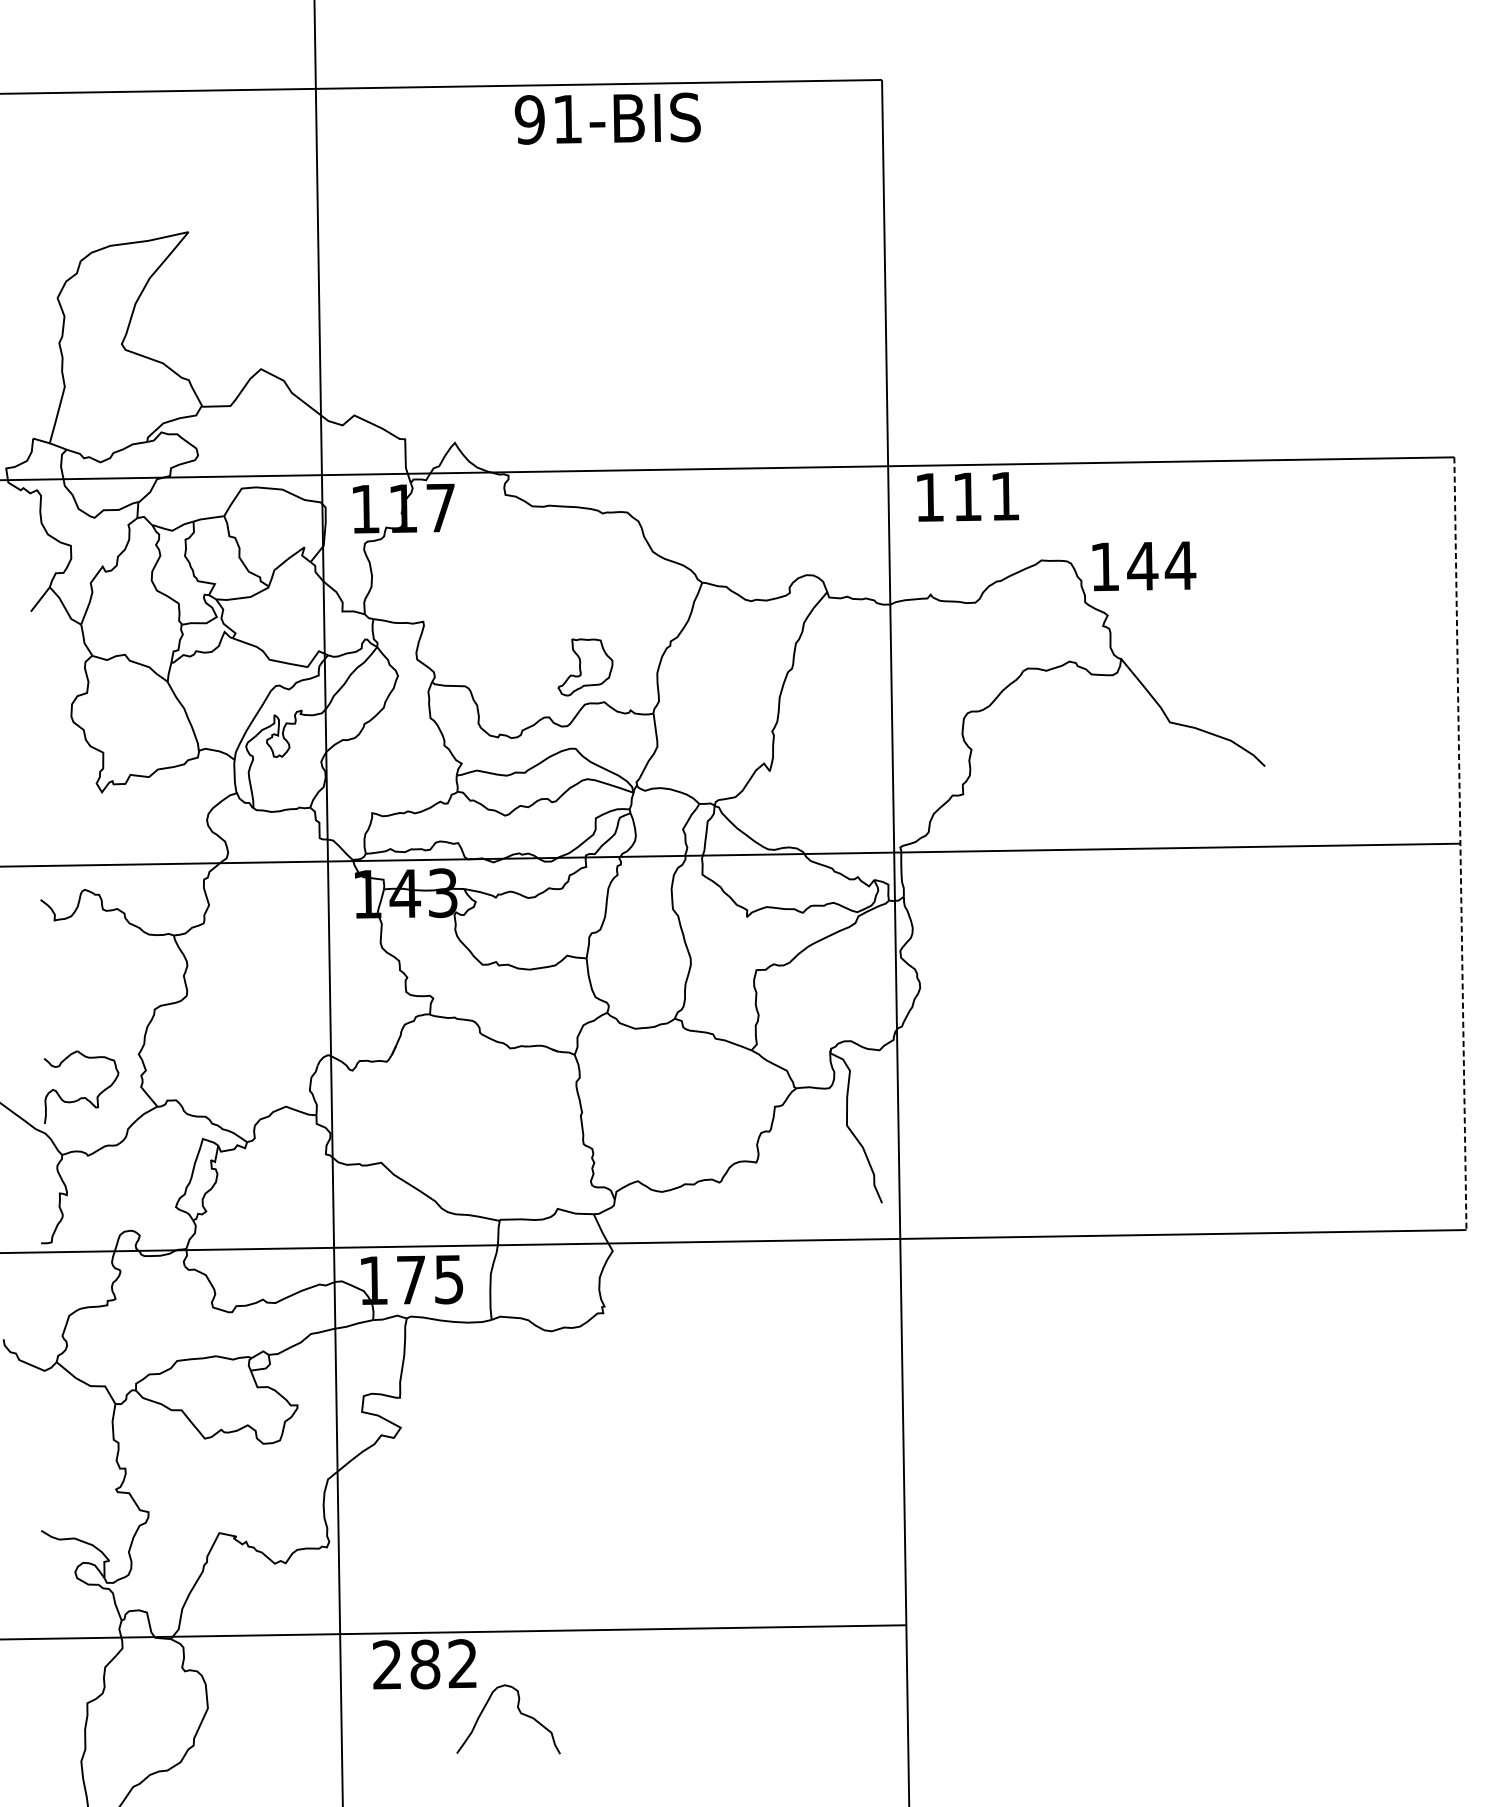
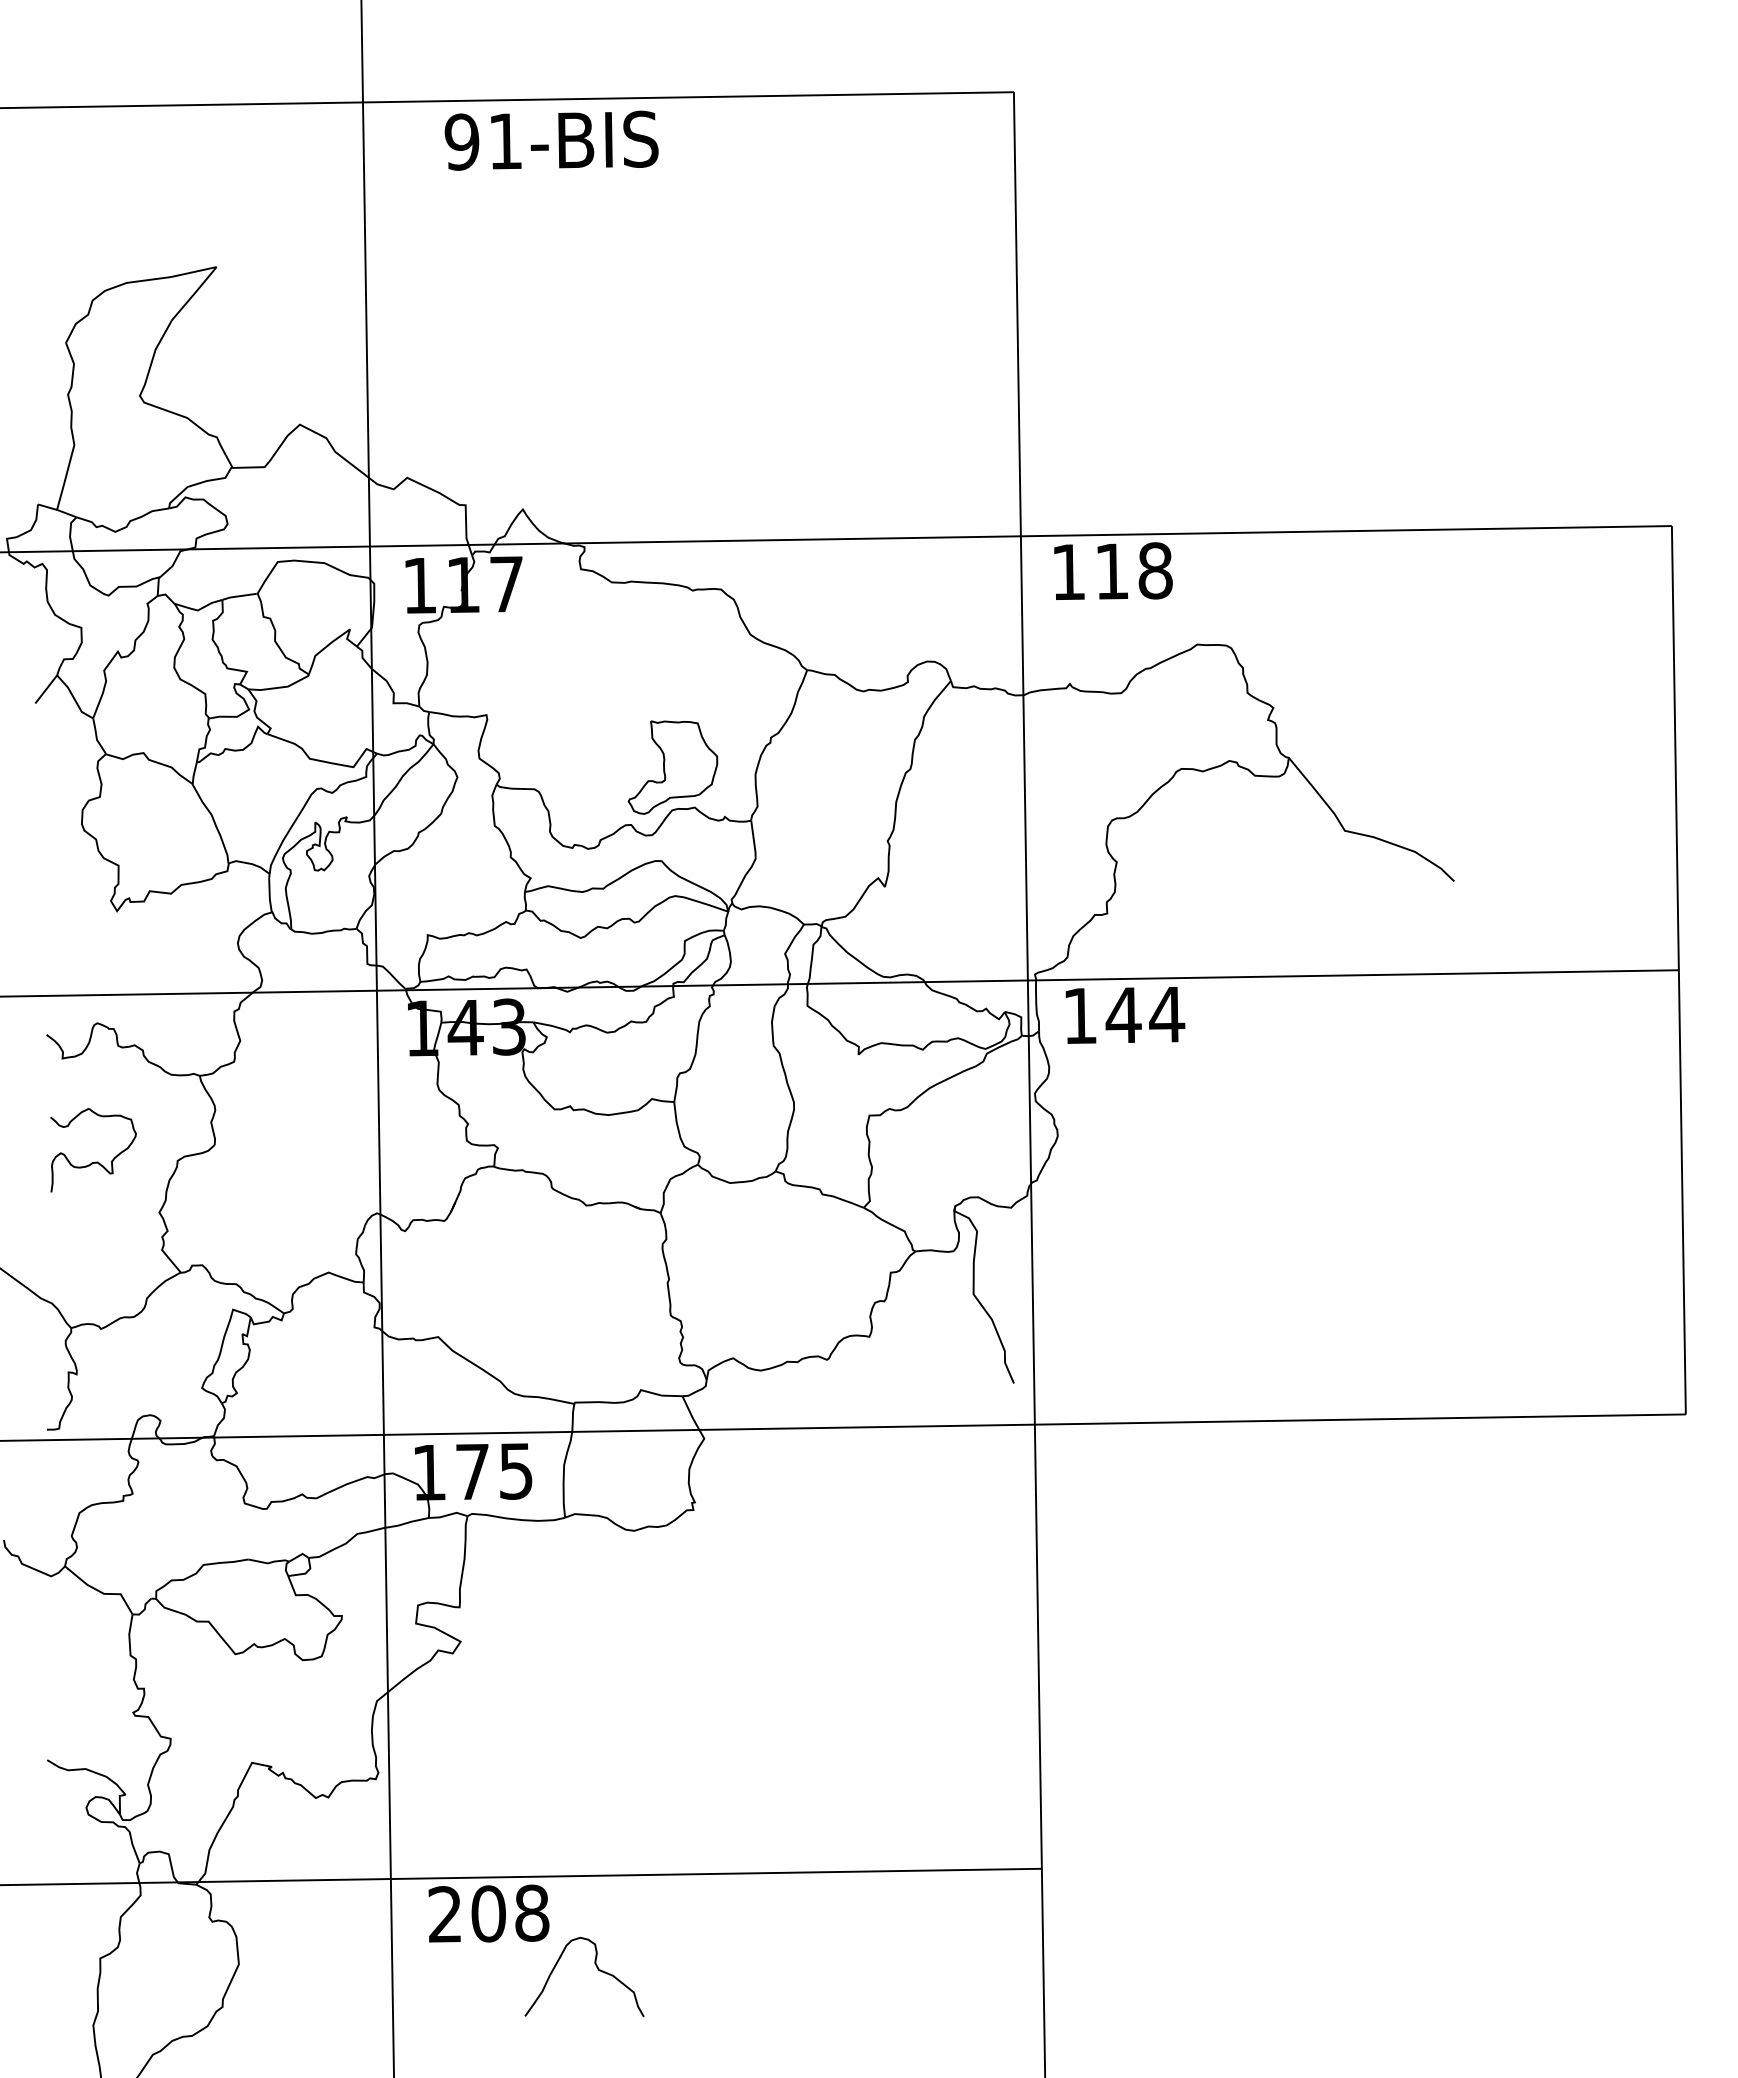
text: (607, 118) -> (551, 140), moved
text: (1005, 495) -> (1155, 570), 111 -> 118
text: (1144, 566) -> (1125, 1015), moved
part: (585, 667) -> (672, 767), size x1.43
line: (1460, 843) -> (1678, 970), dashed -> solid
part: (83, 1097) -> (95, 1161), moved
text: (444, 1664) -> (510, 1913), 282 -> 208

